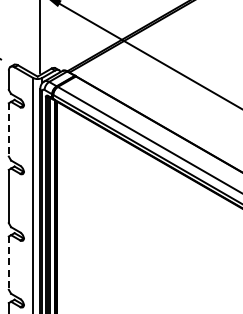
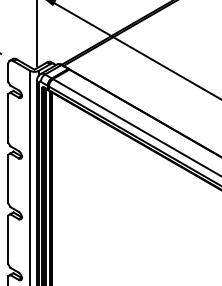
line: (8, 129) -> (7, 117), dashed -> solid
line: (8, 263) -> (7, 240), dashed -> solid

